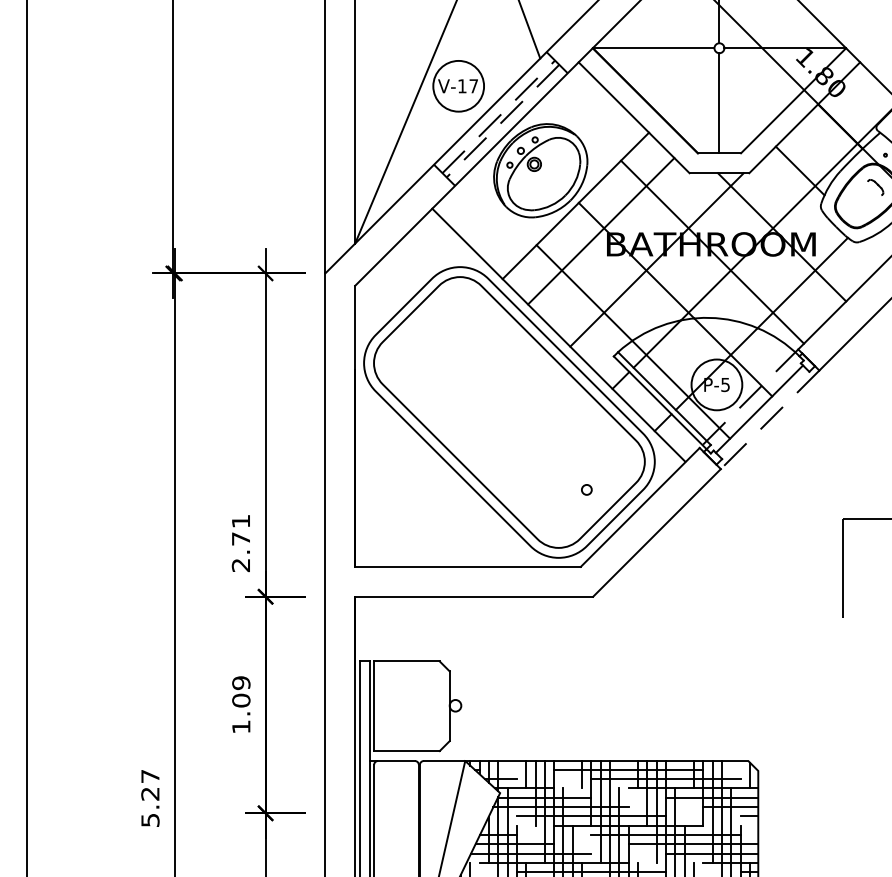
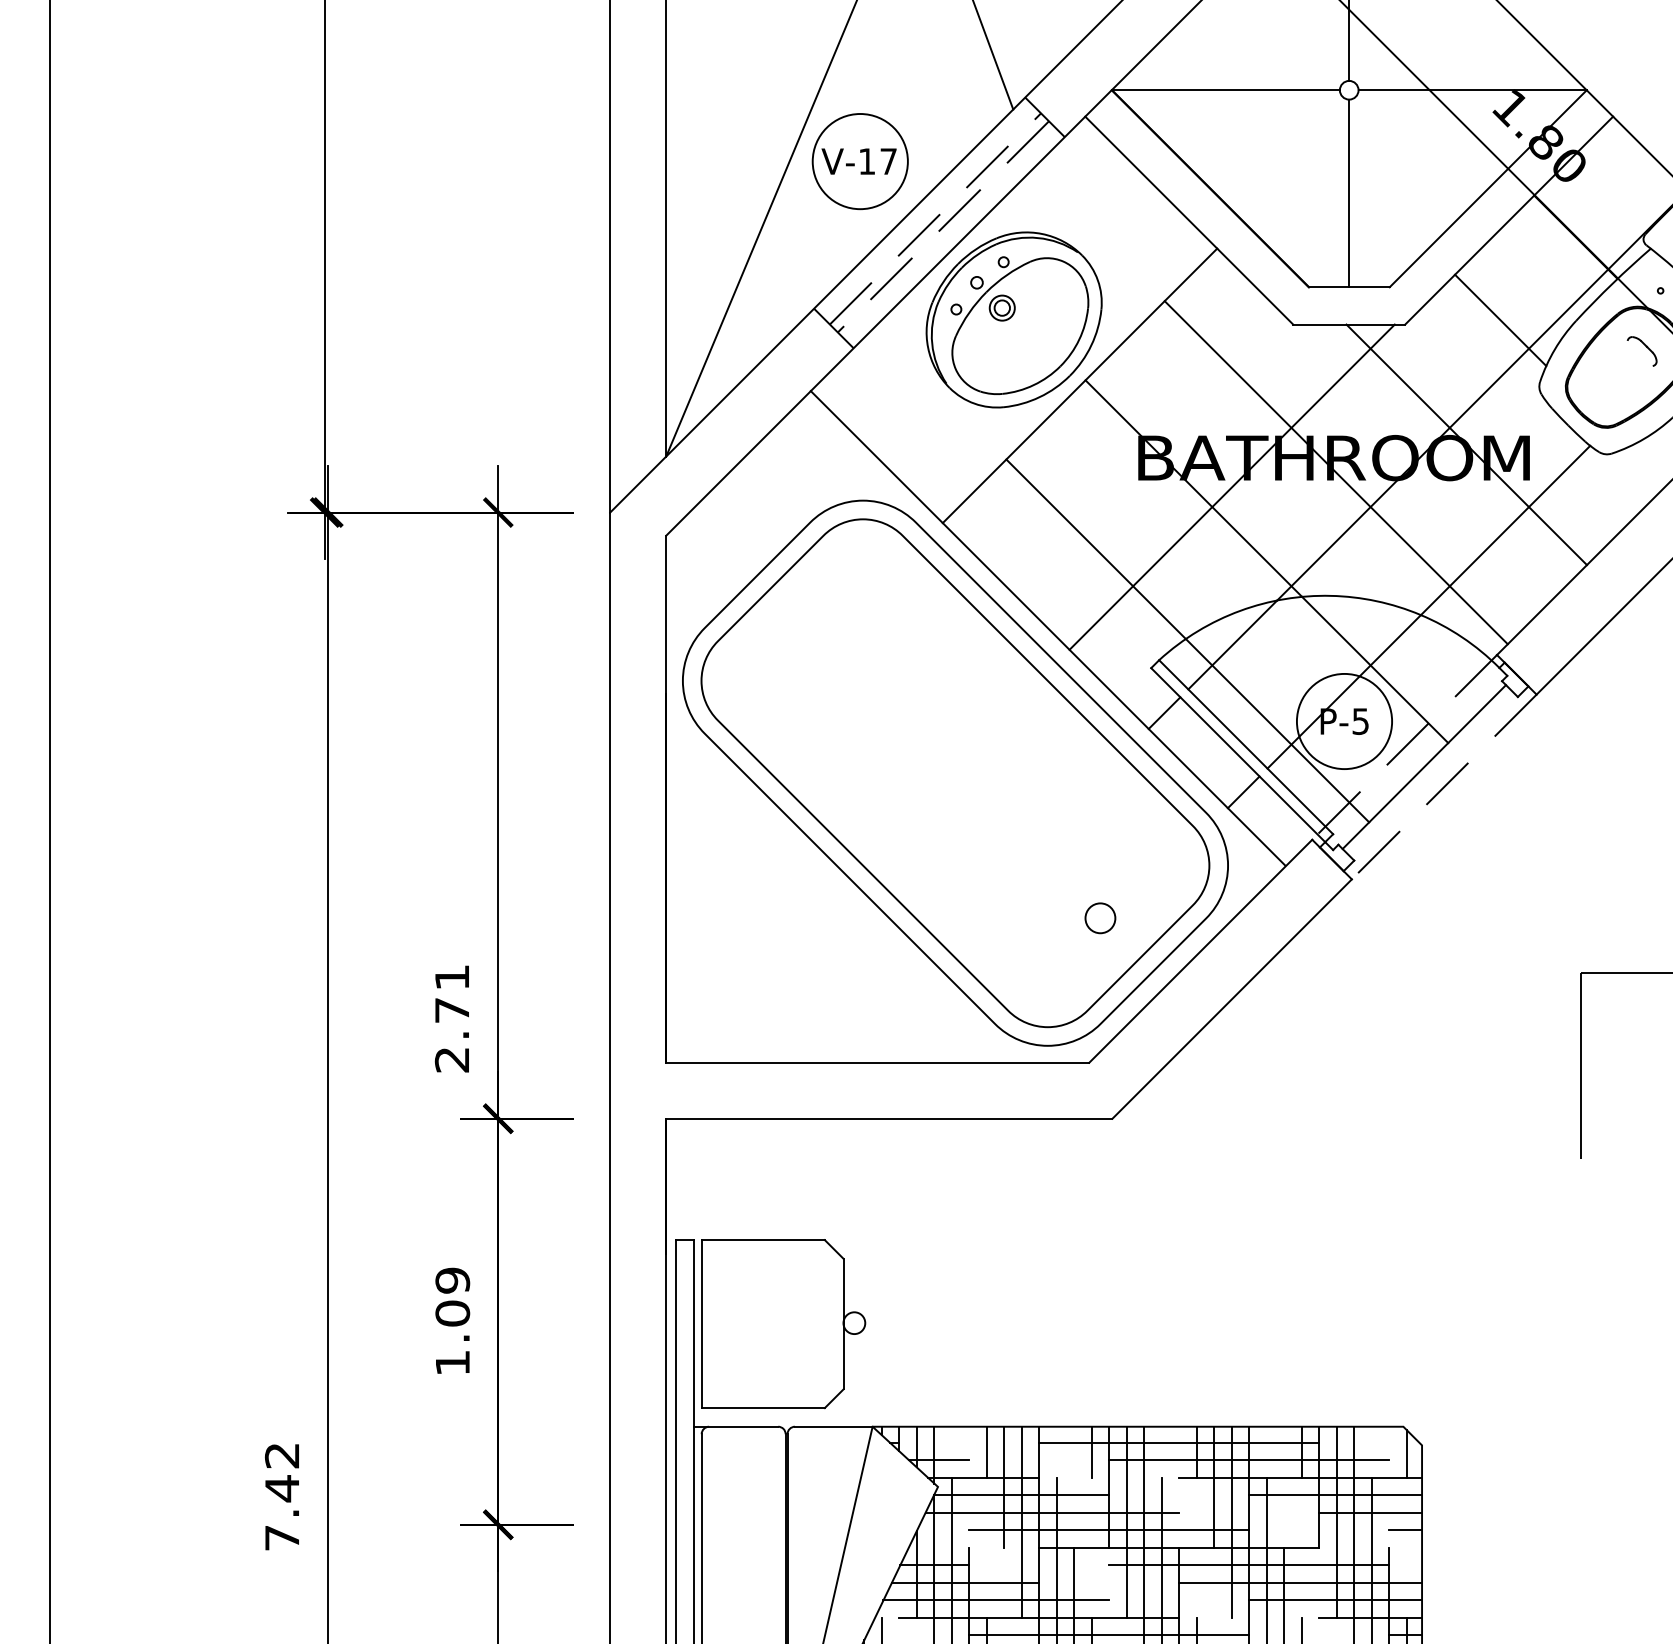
line: (601, 231) -> (1128, 433), removed
circle: (586, 489) -> (1099, 917), size x1.6
text: (150, 798) -> (282, 1497), 5.27 -> 7.42

